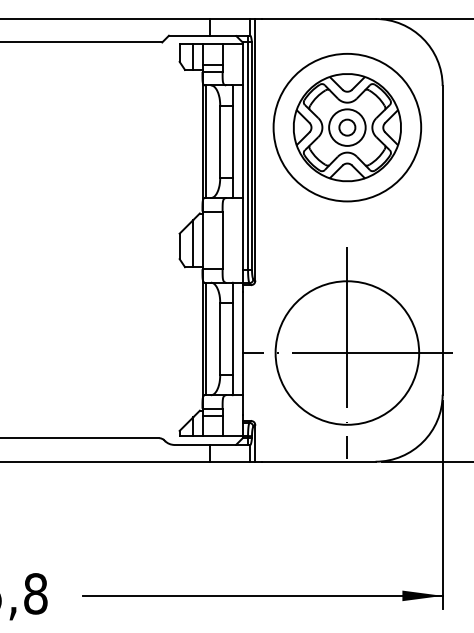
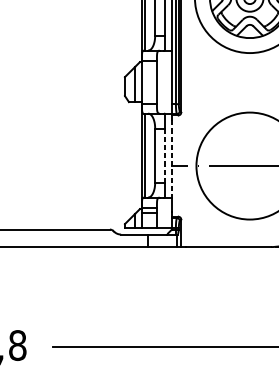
line: (233, 339) -> (165, 155), solid -> dashed
line: (242, 343) -> (171, 158), solid -> dashed
line: (347, 352) -> (250, 165), removed

